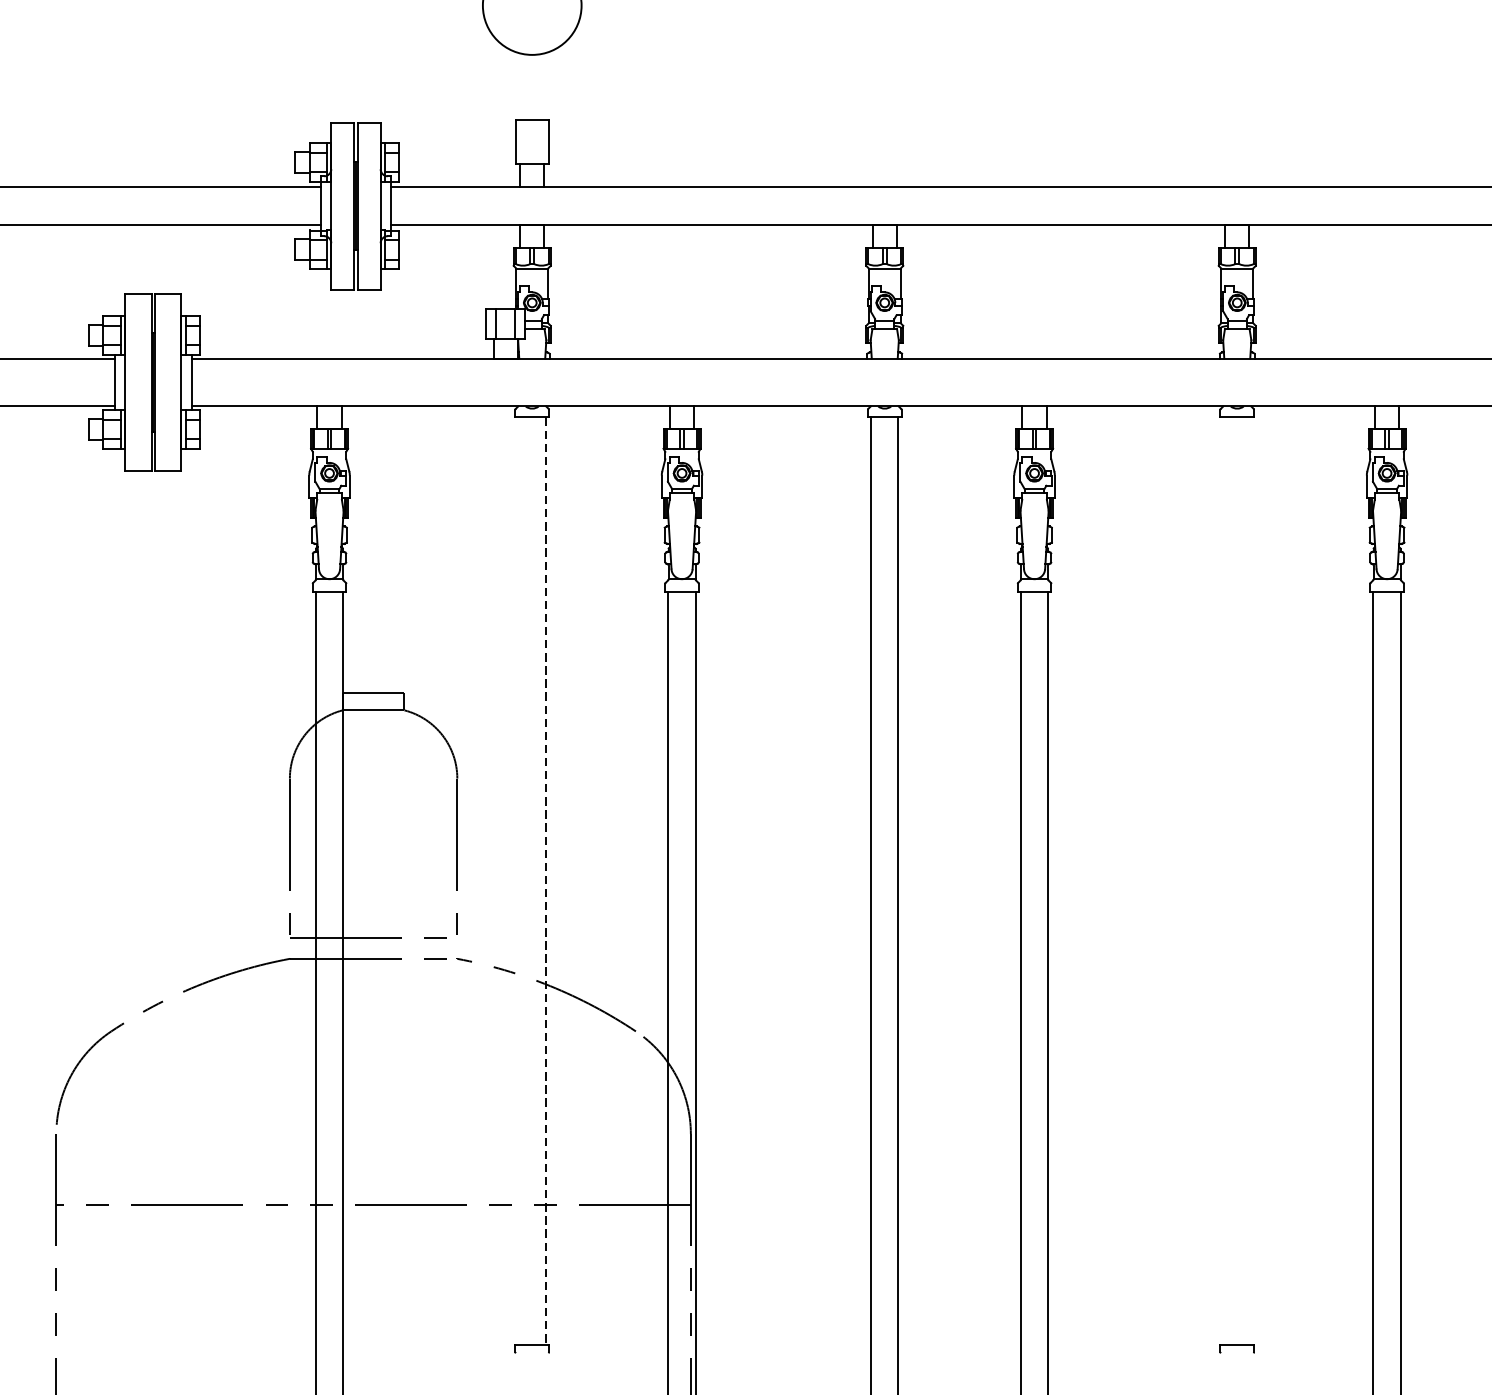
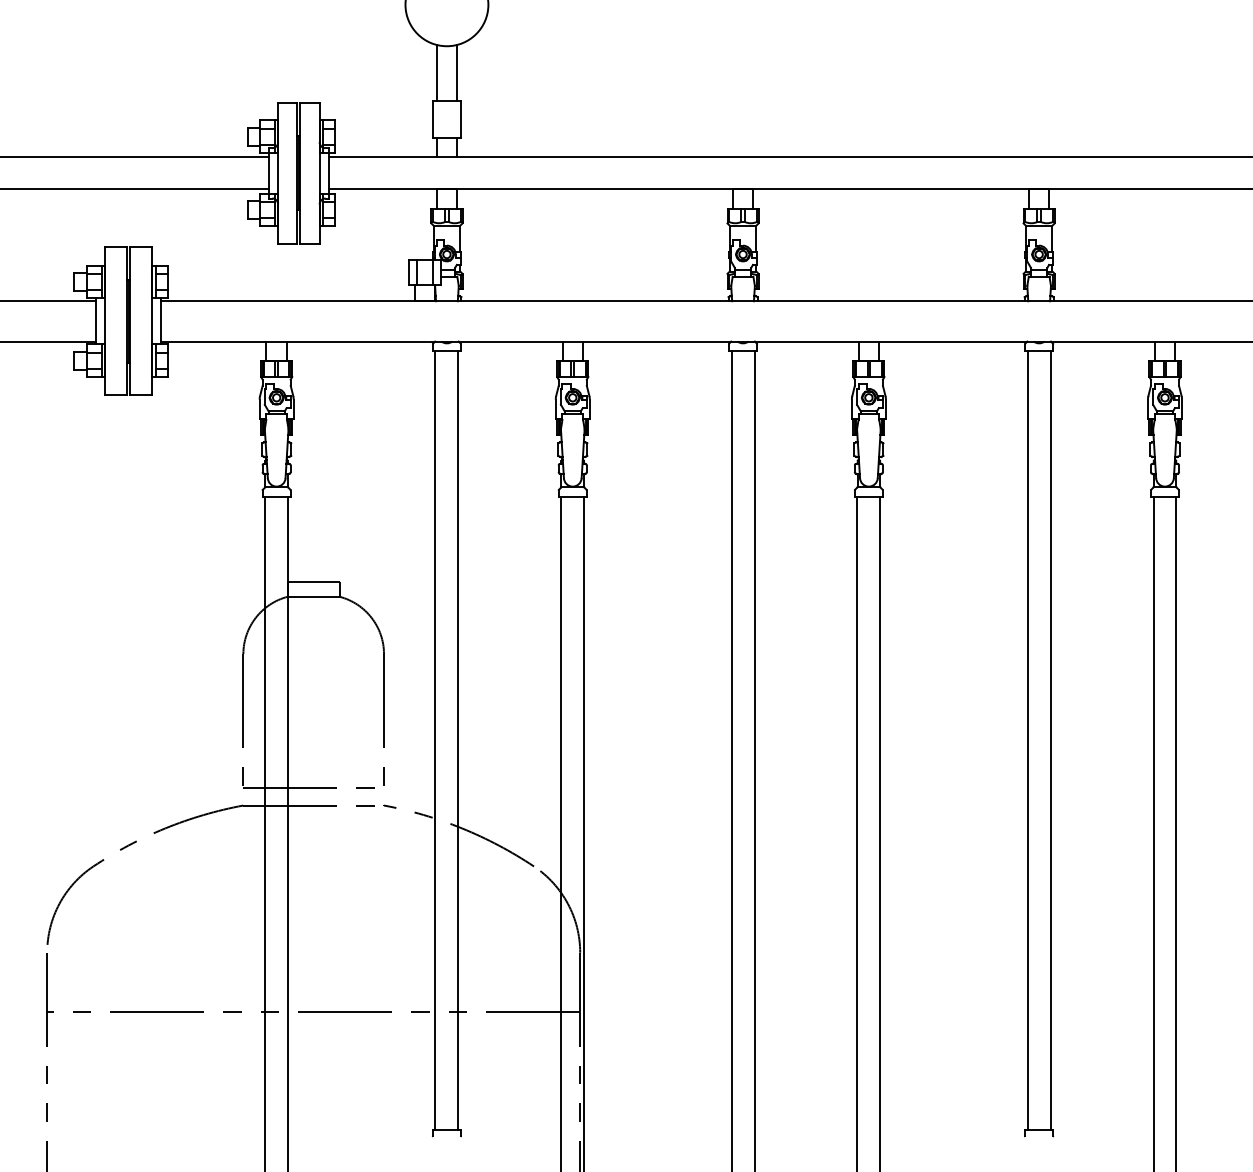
line: (519, 86) -> (436, 72), added
line: (544, 86) -> (457, 72), added
line: (518, 880) -> (435, 739), added
line: (1223, 880) -> (1027, 739), added
line: (1250, 880) -> (1050, 739), added
line: (545, 881) -> (458, 740), dashed -> solid

